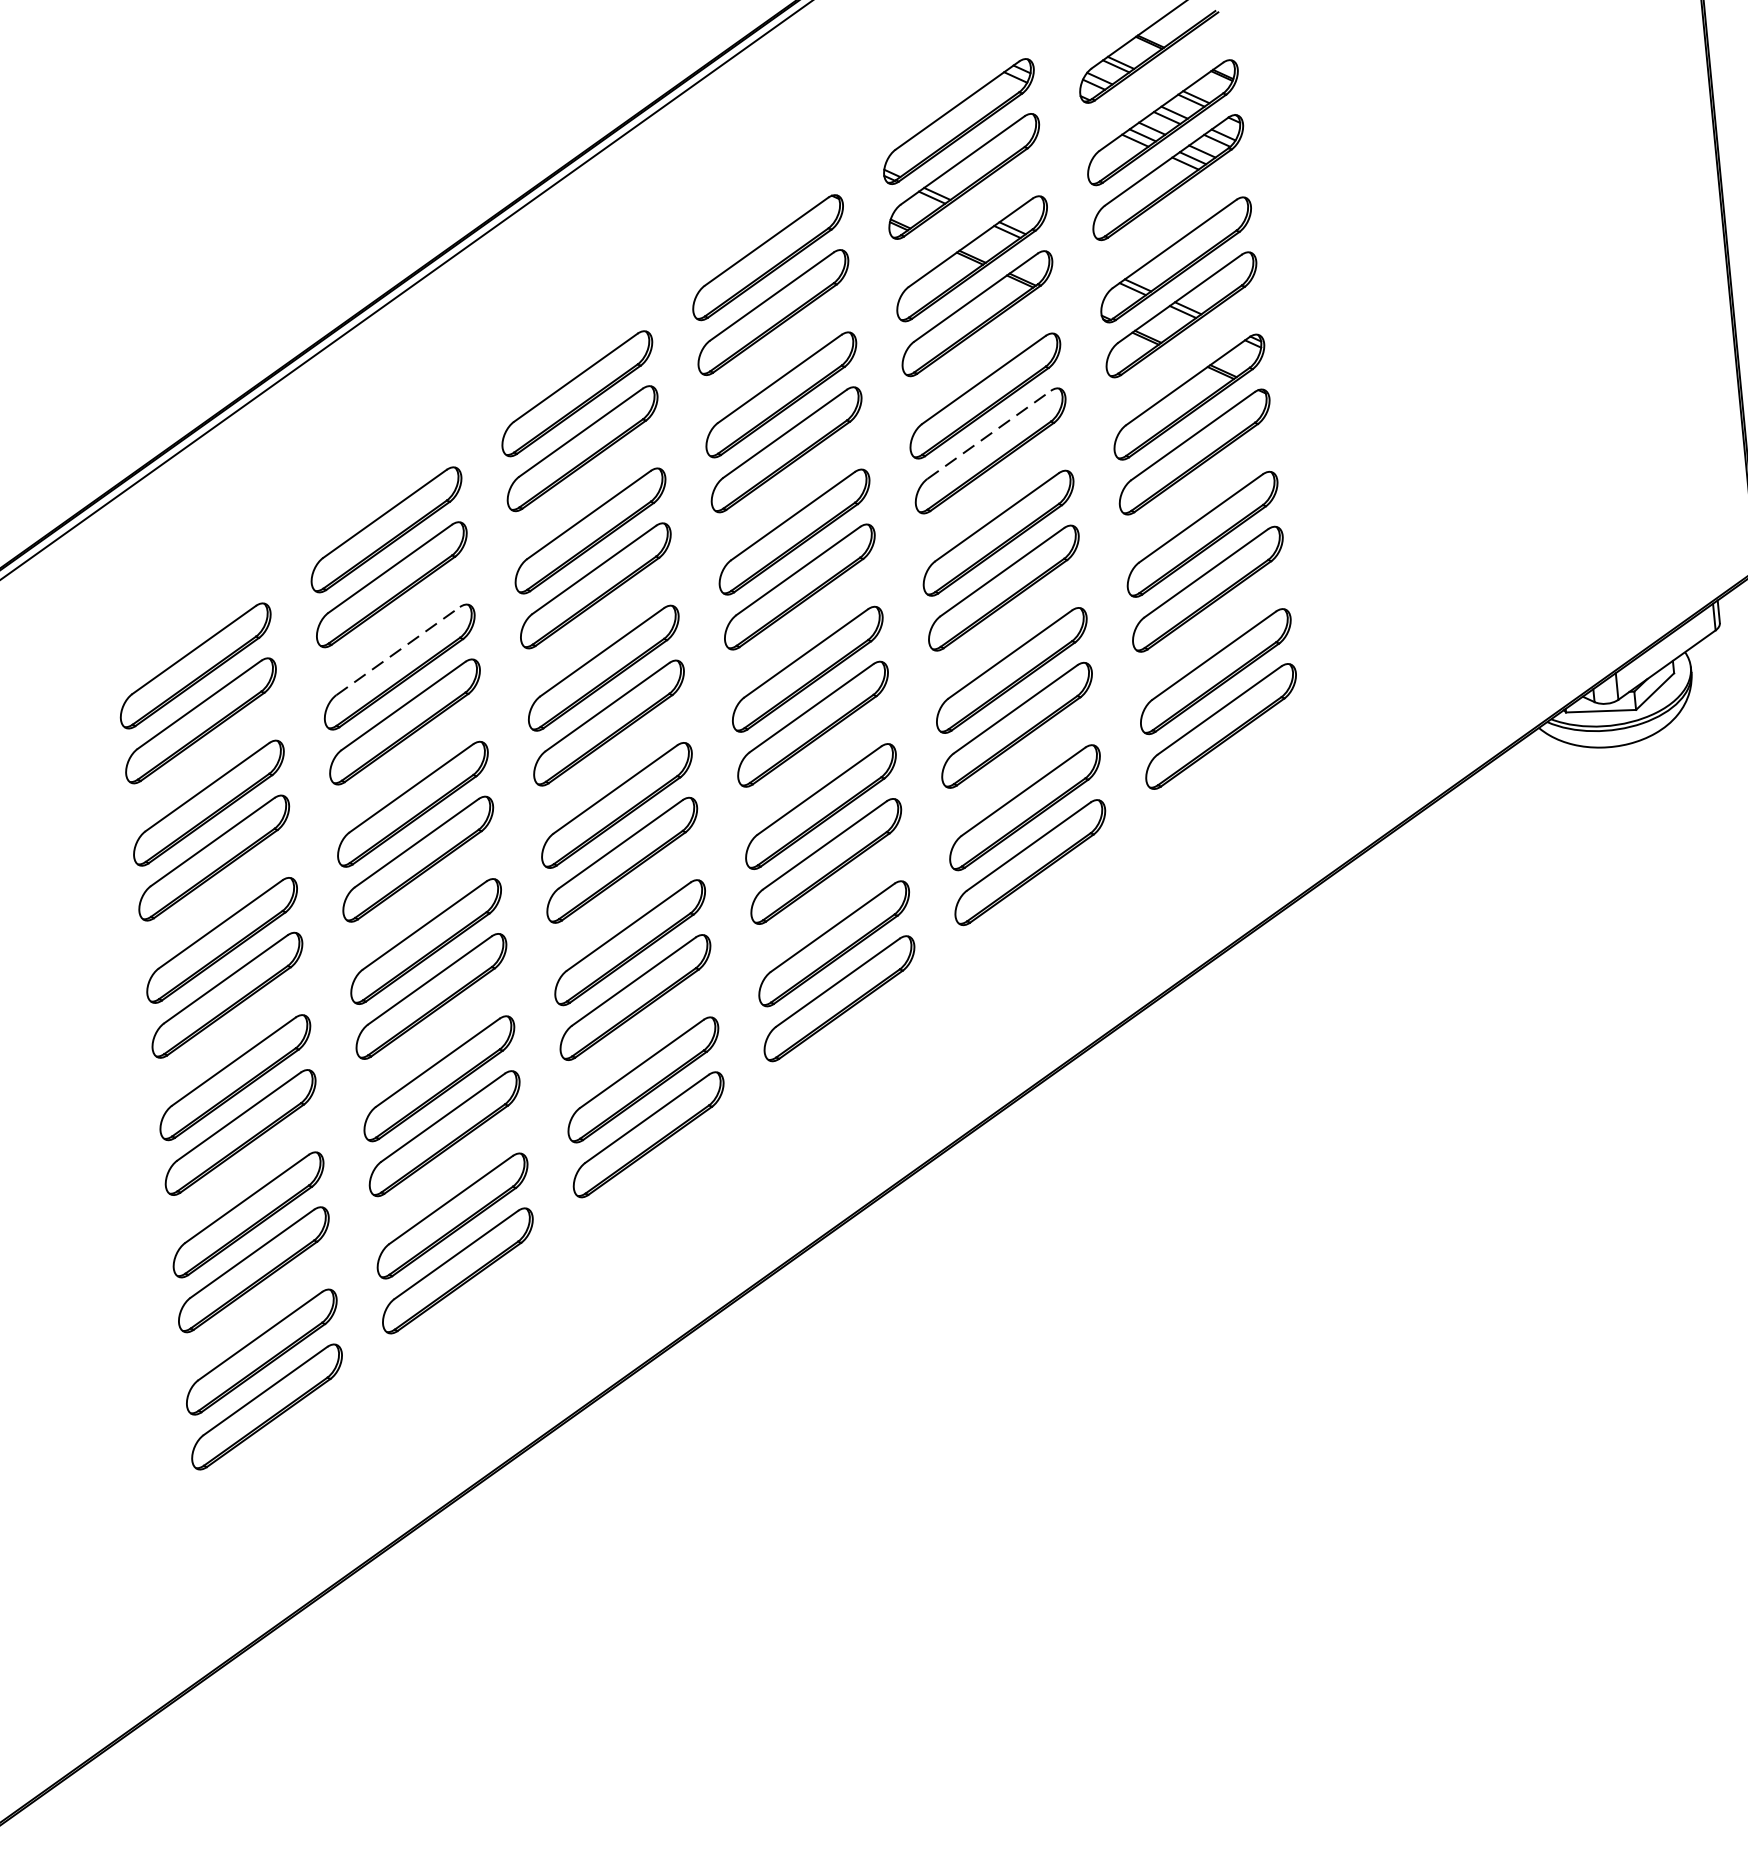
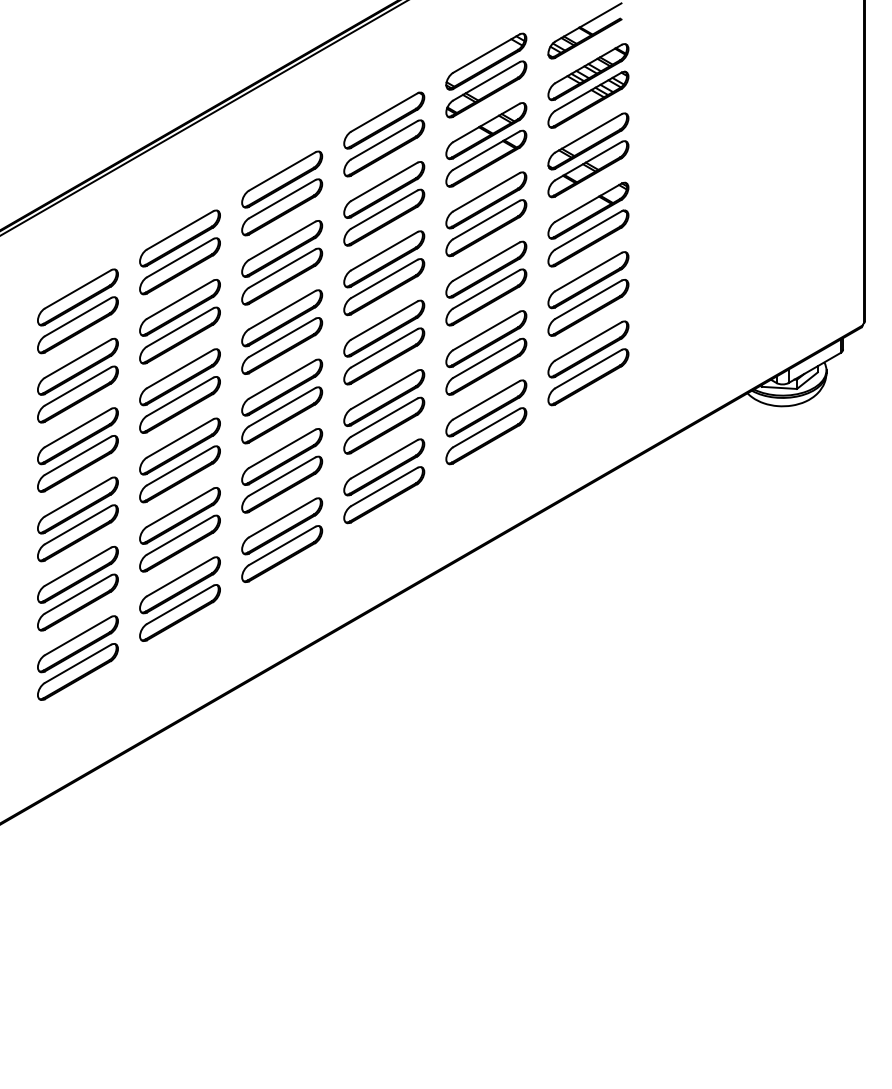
line: (989, 433) -> (486, 219), dashed -> solid
line: (398, 650) -> (180, 299), dashed -> solid

